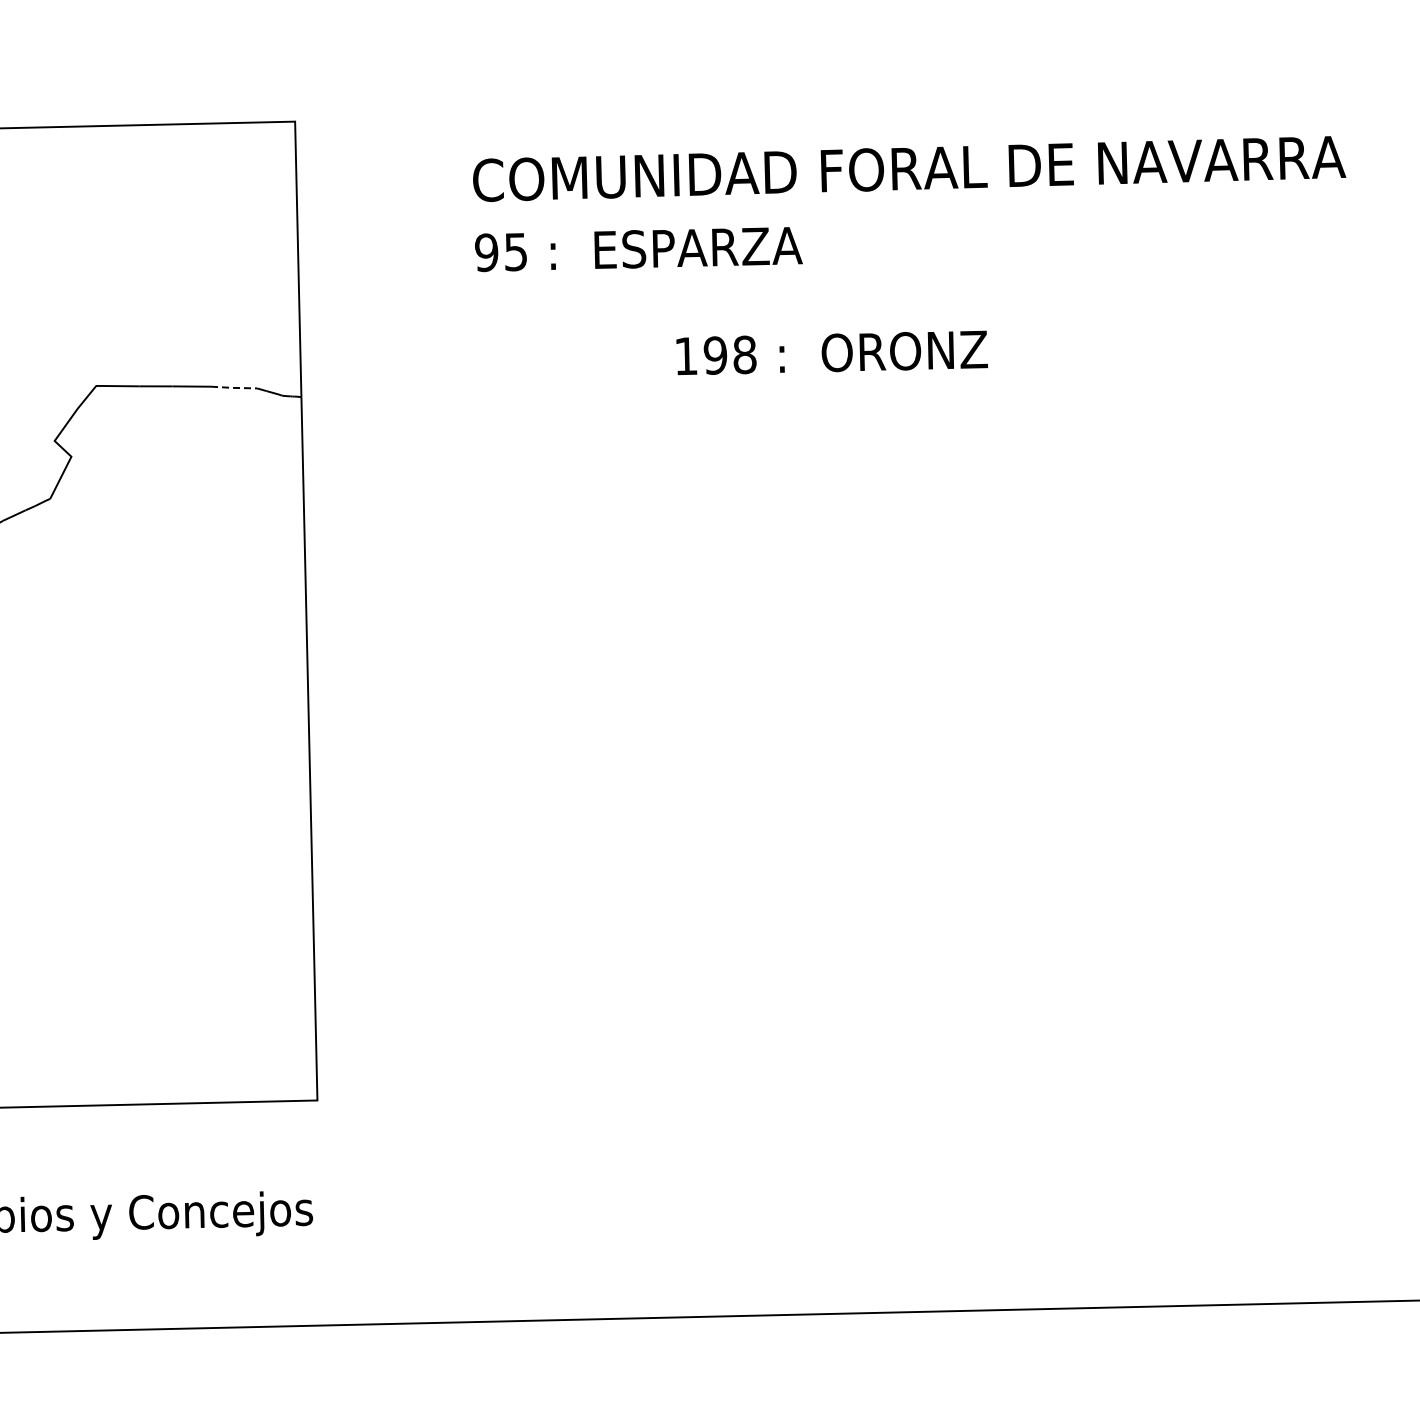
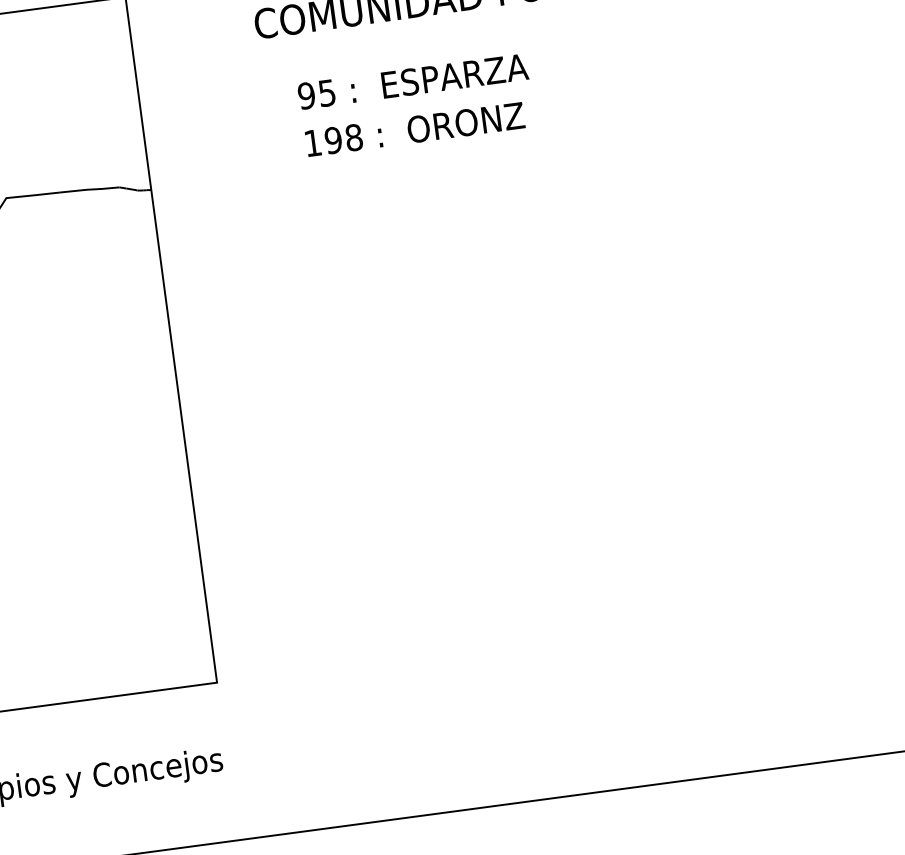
text: (638, 249) -> (413, 81), moved
text: (831, 352) -> (414, 129), moved
line: (233, 387) -> (102, 188), dashed -> solid

